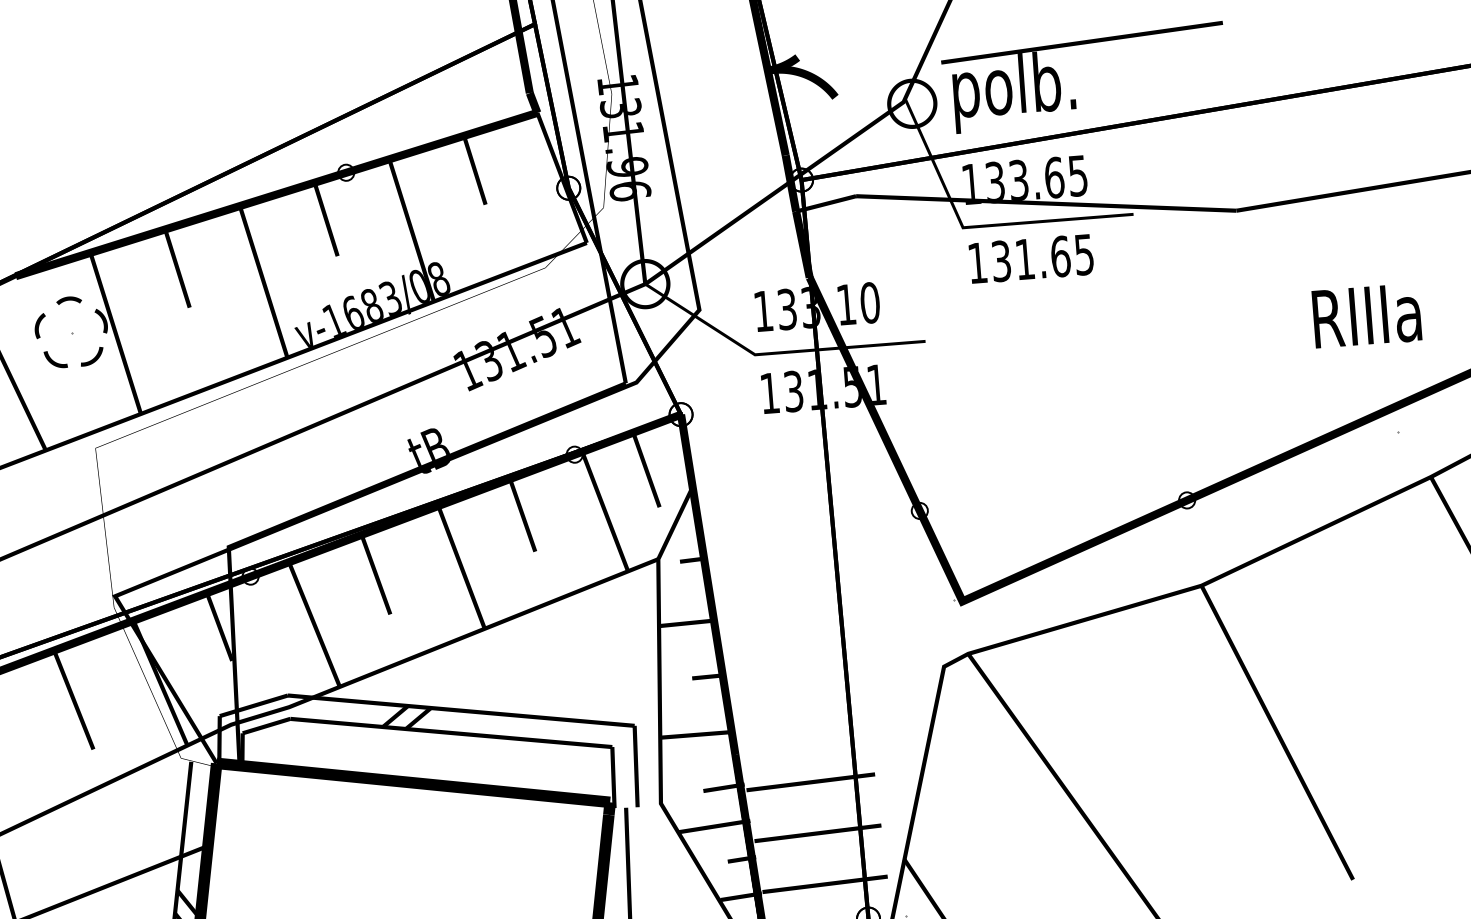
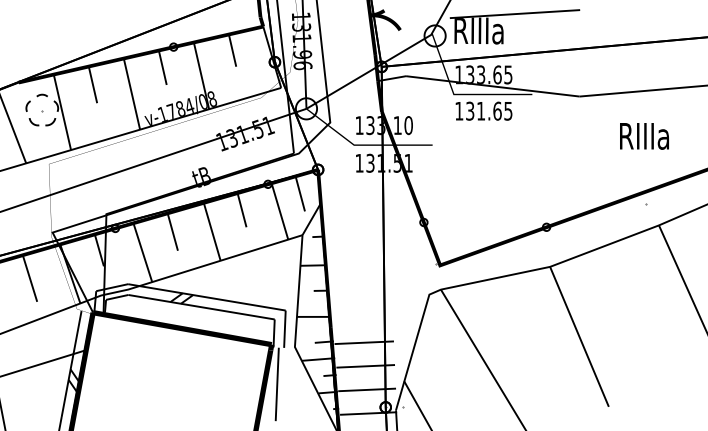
text: (1014, 90) -> (482, 33), polb. -> RIIIa
text: (371, 304) -> (180, 108), v-1683/08 -> v-1784/08
text: (1366, 316) -> (644, 136), moved

